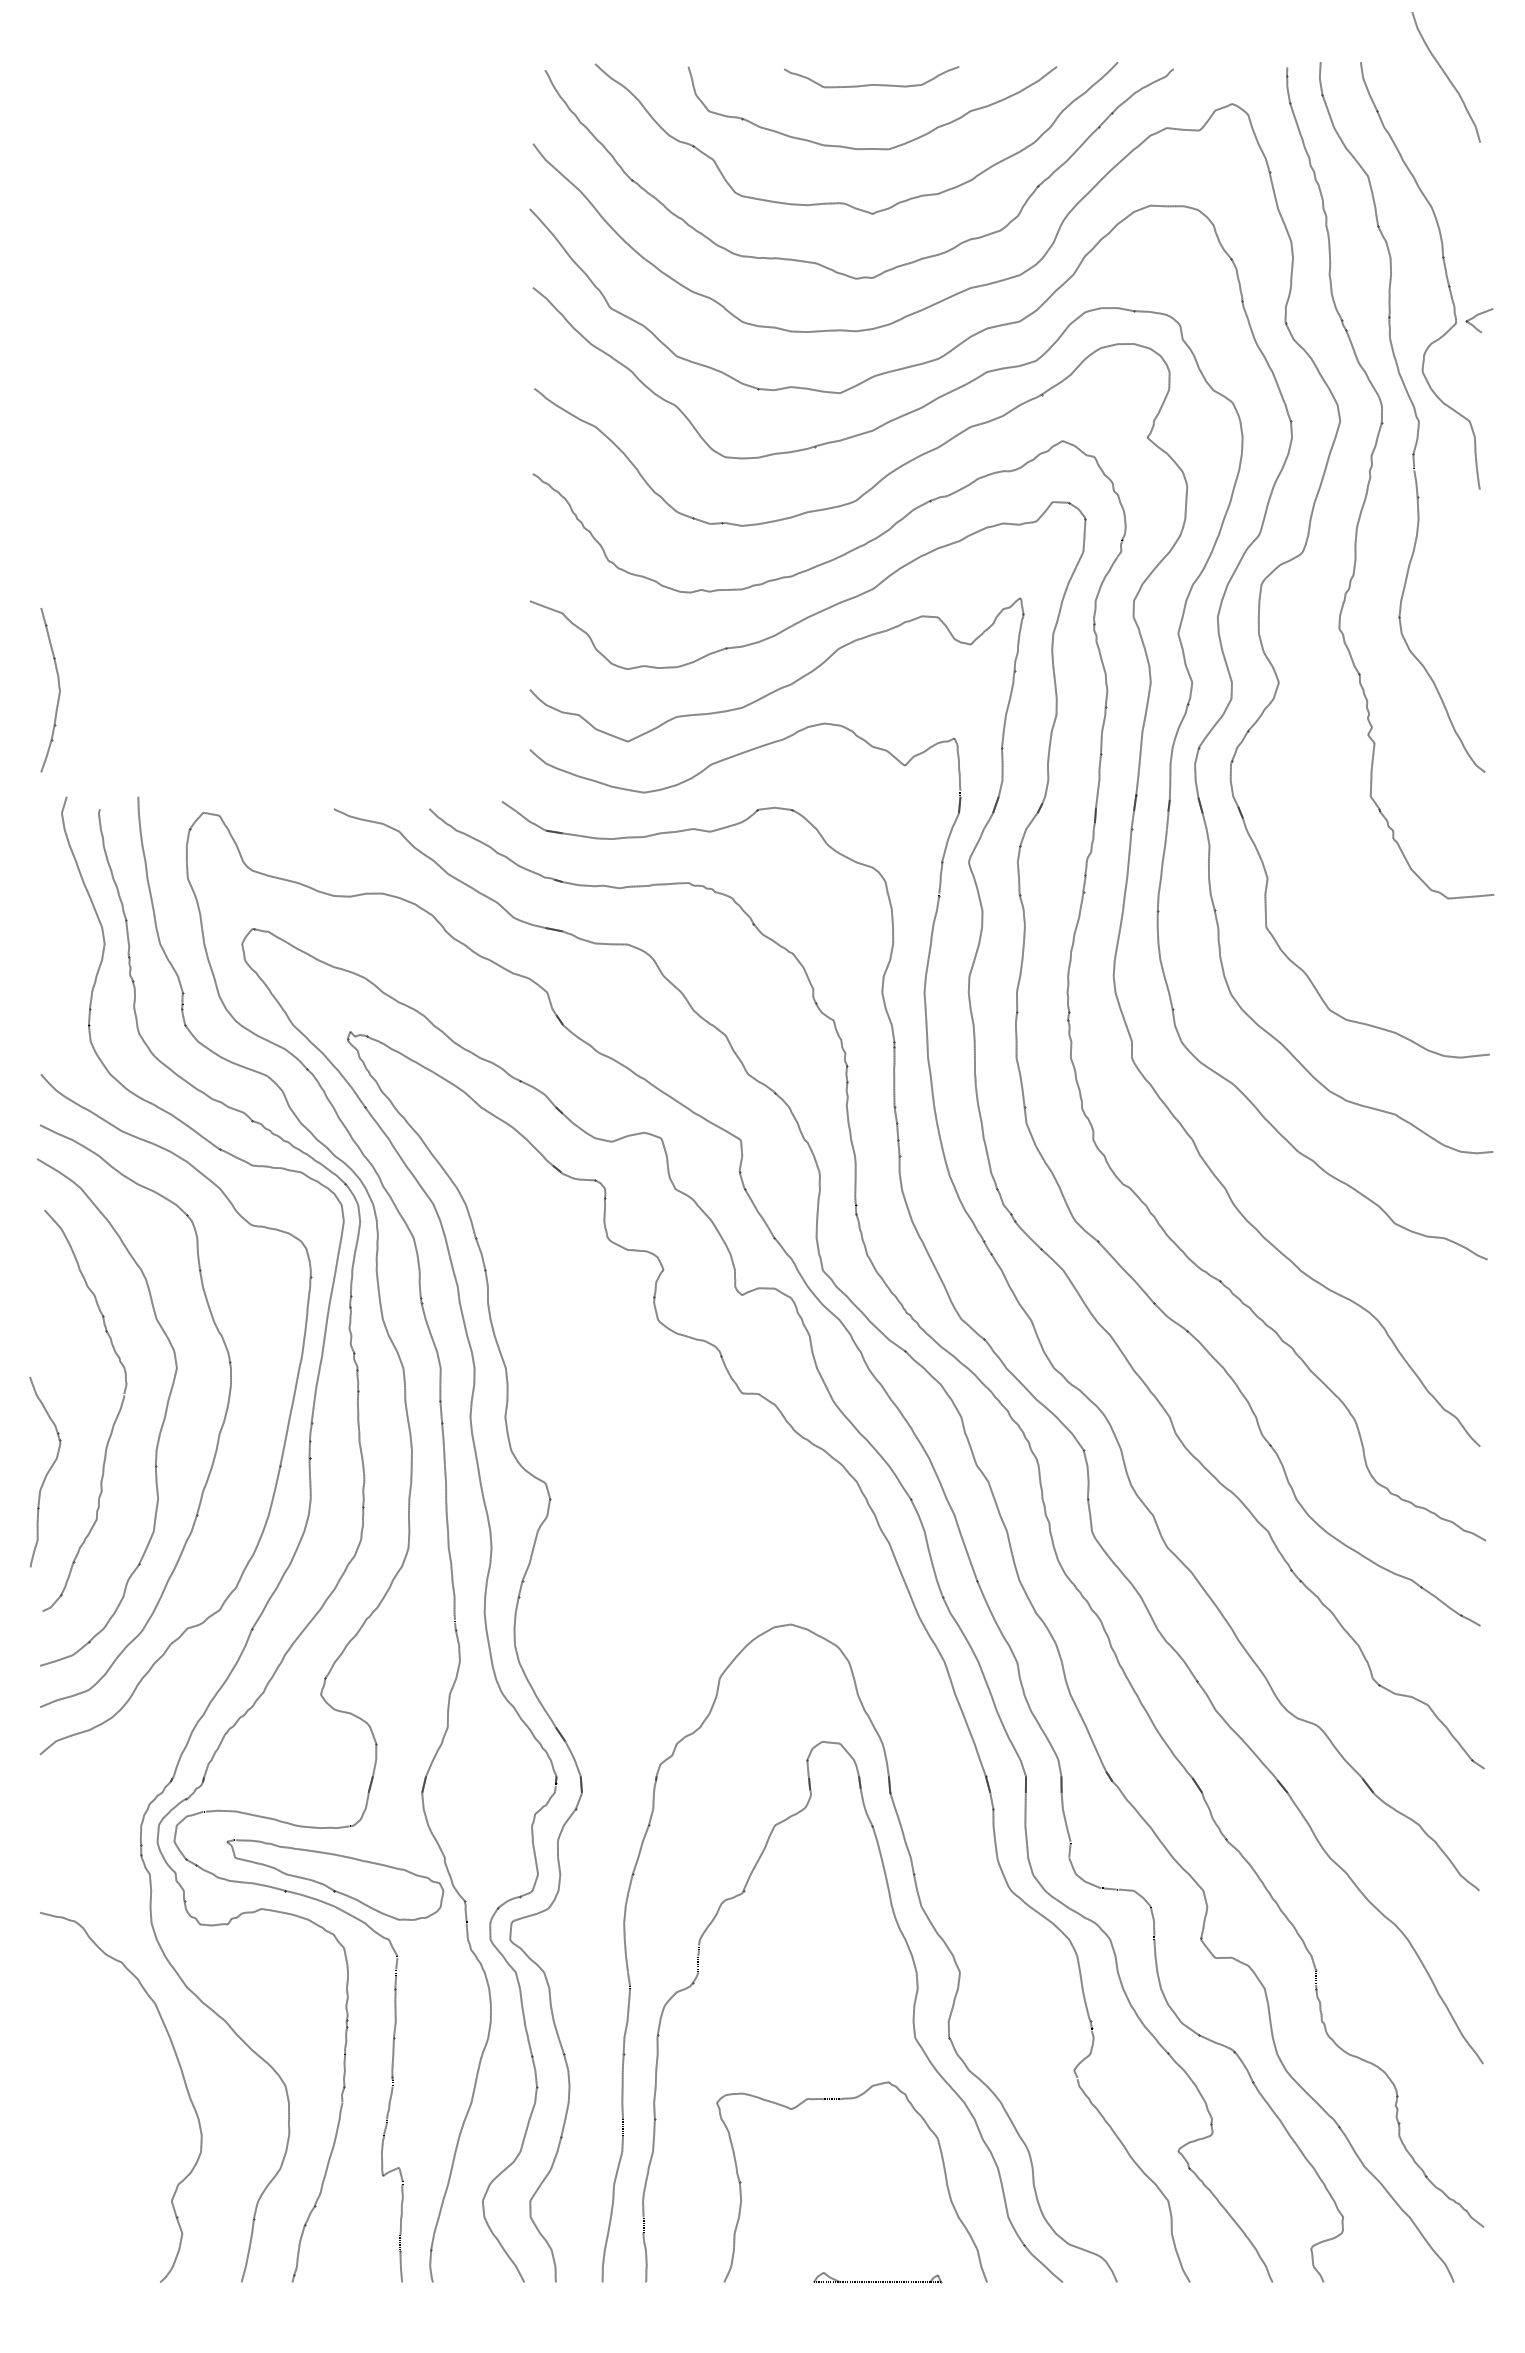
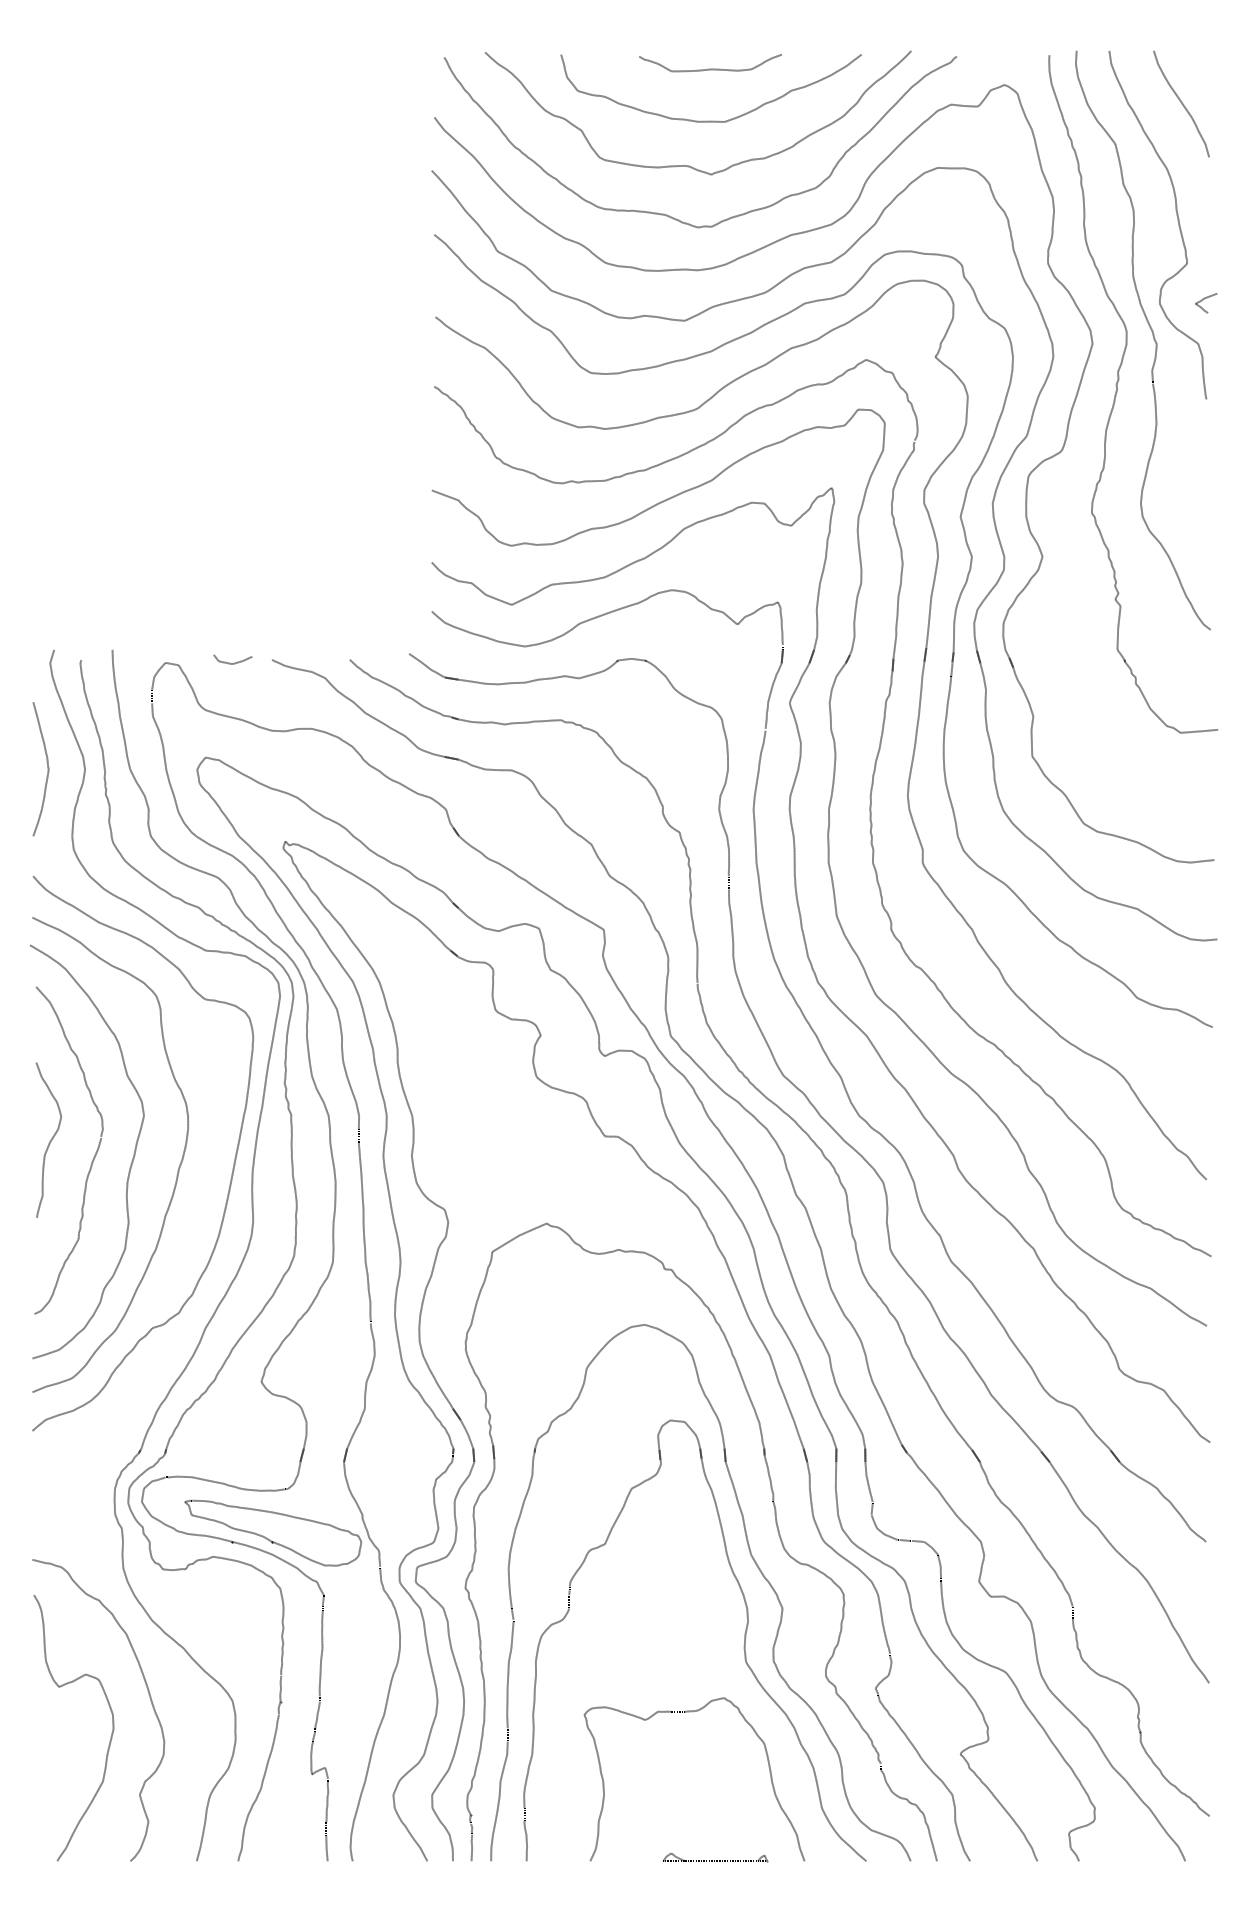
curve: (1446, 77) -> (1181, 104), moved
curve: (1476, 316) -> (1203, 299), moved
curve: (58, 688) -> (47, 767), moved
curve: (287, 812) -> (234, 662), added
curve: (47, 1471) -> (50, 1139), moved
part: (951, 1867) -> (775, 1522), added
curve: (136, 2128) -> (111, 1735), added

